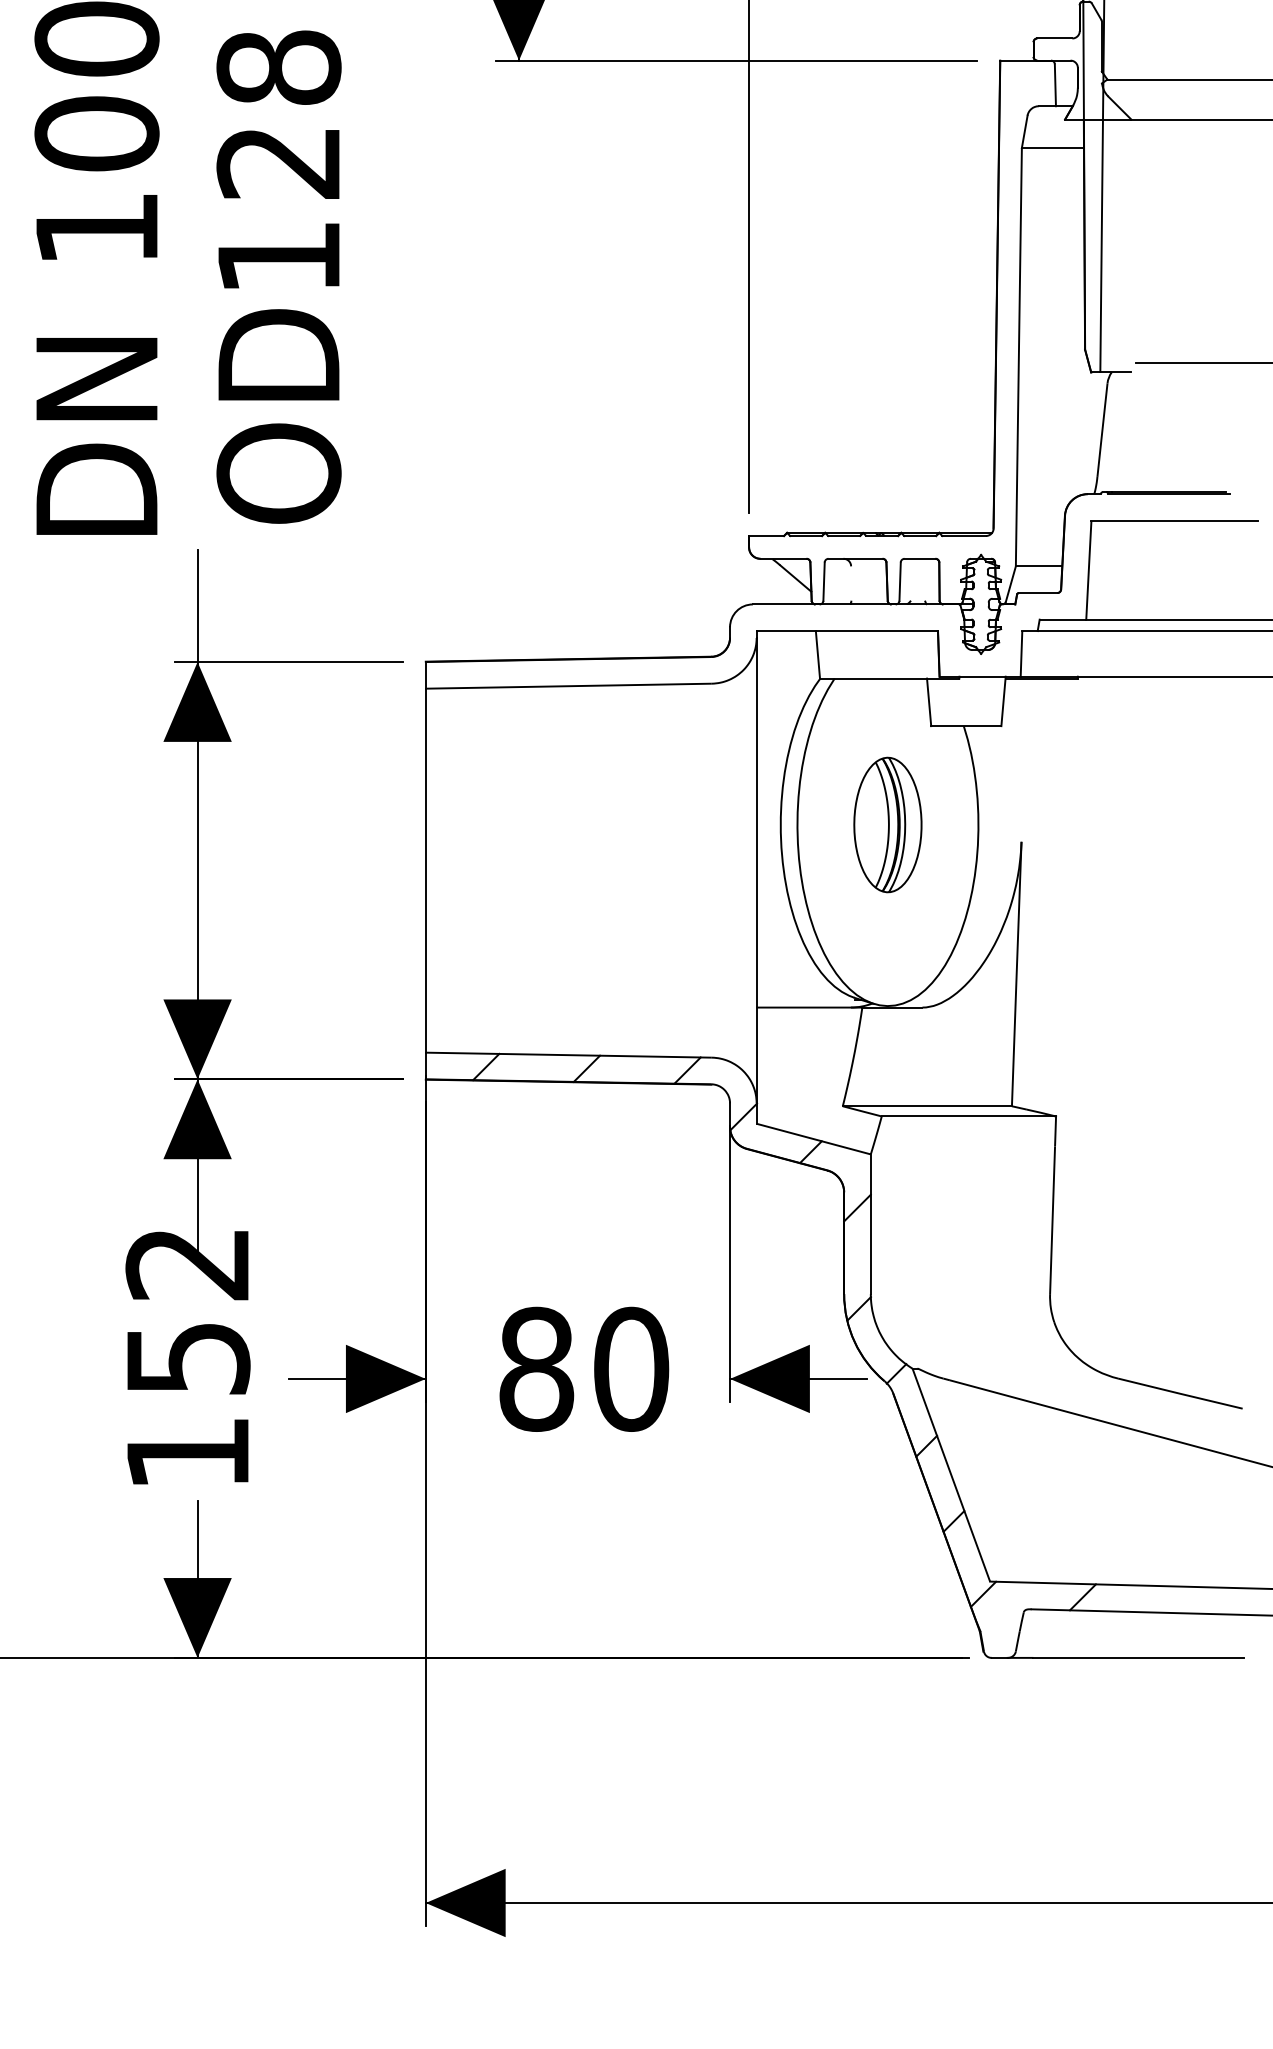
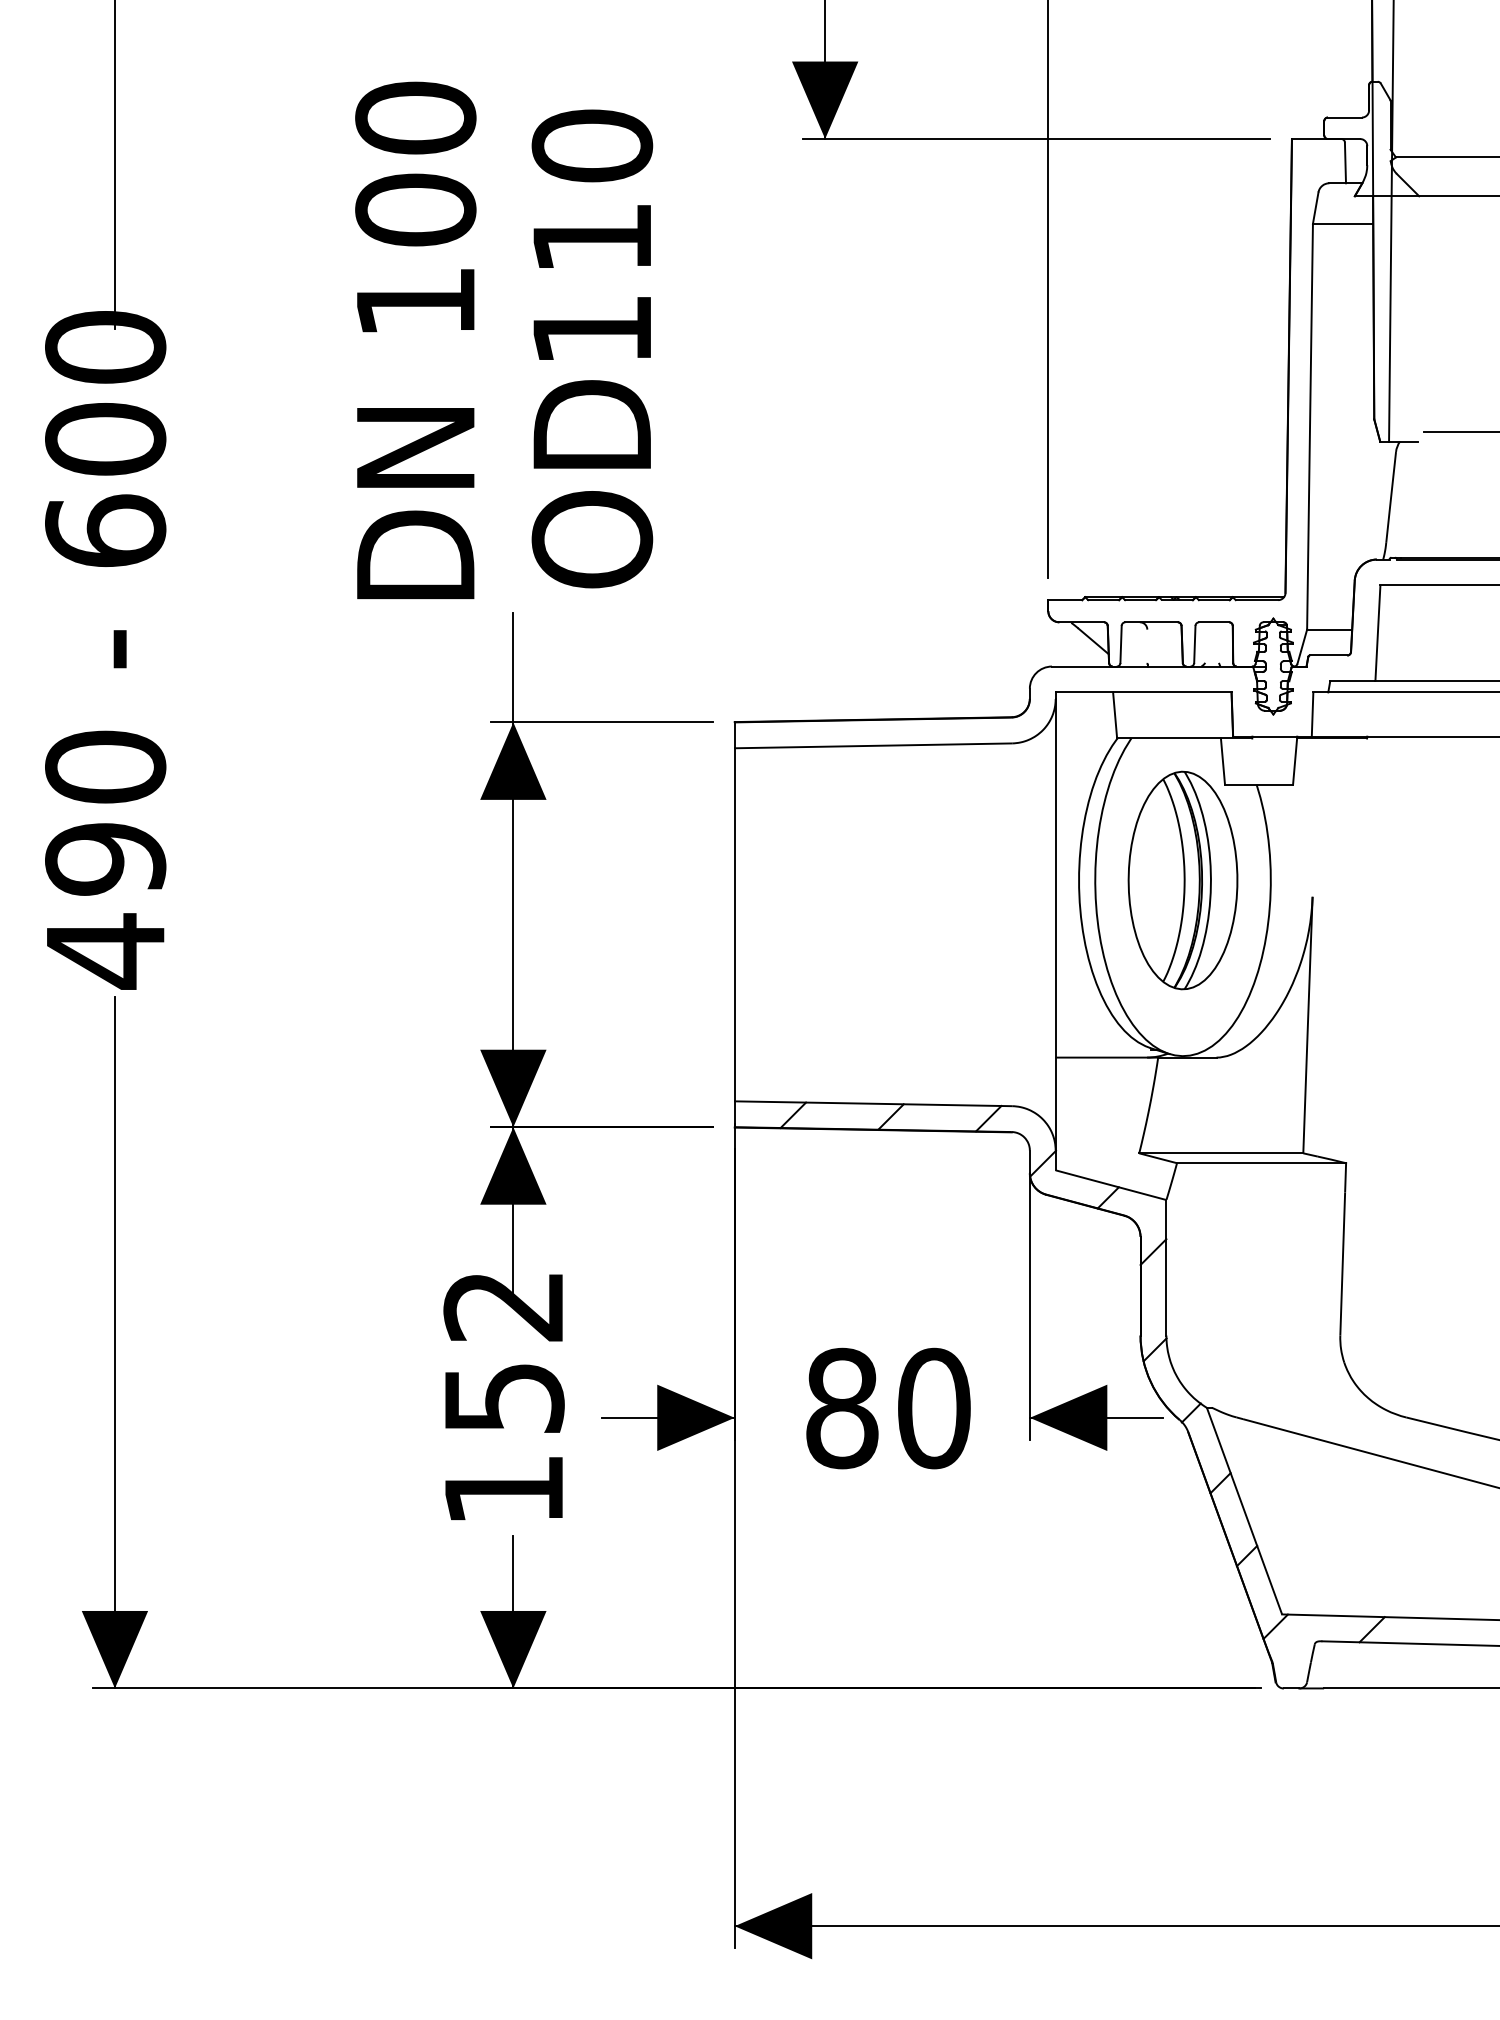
text: (278, 114) -> (591, 191), 128 -> 110
part: (887, 825) -> (1182, 880), size x1.67

